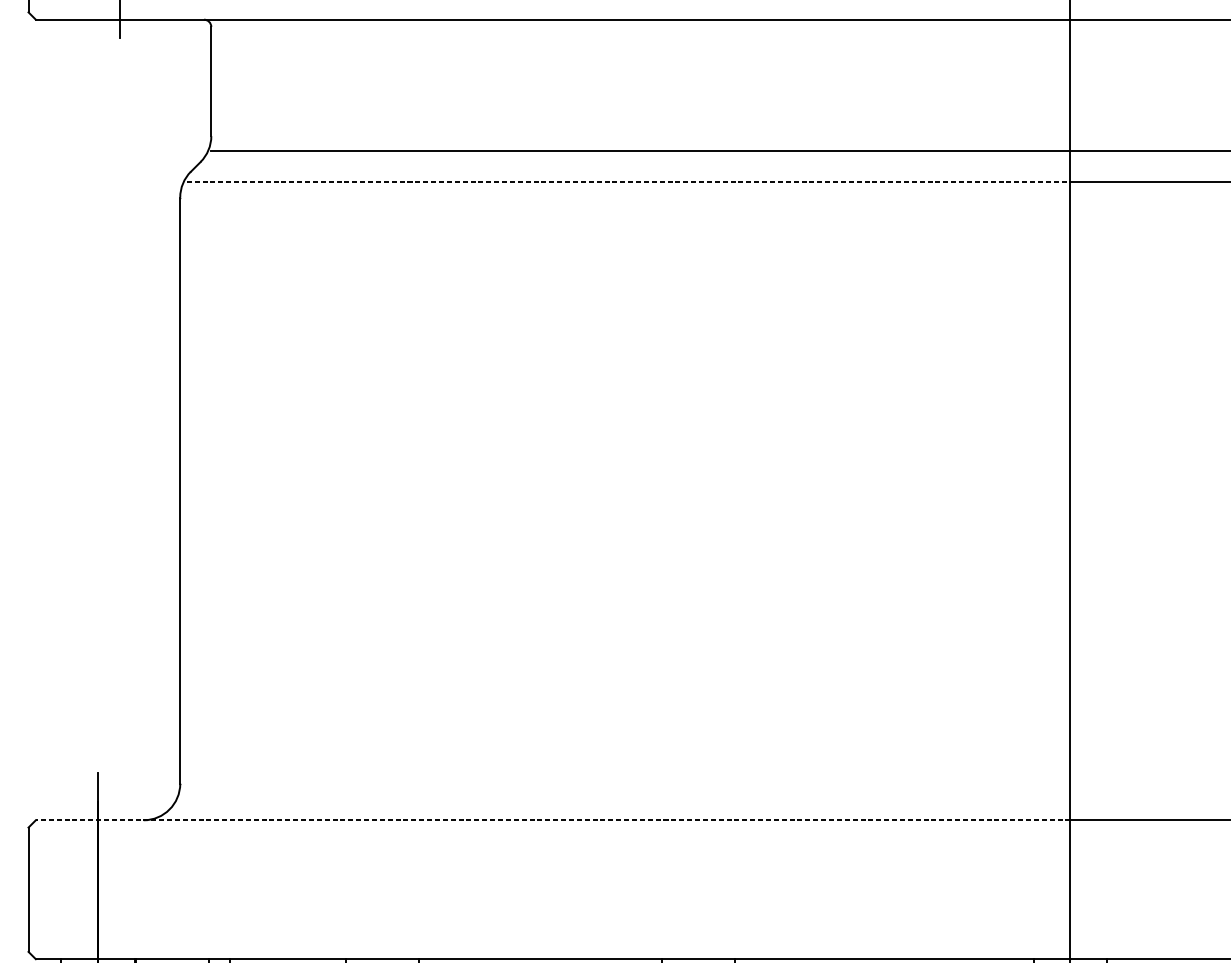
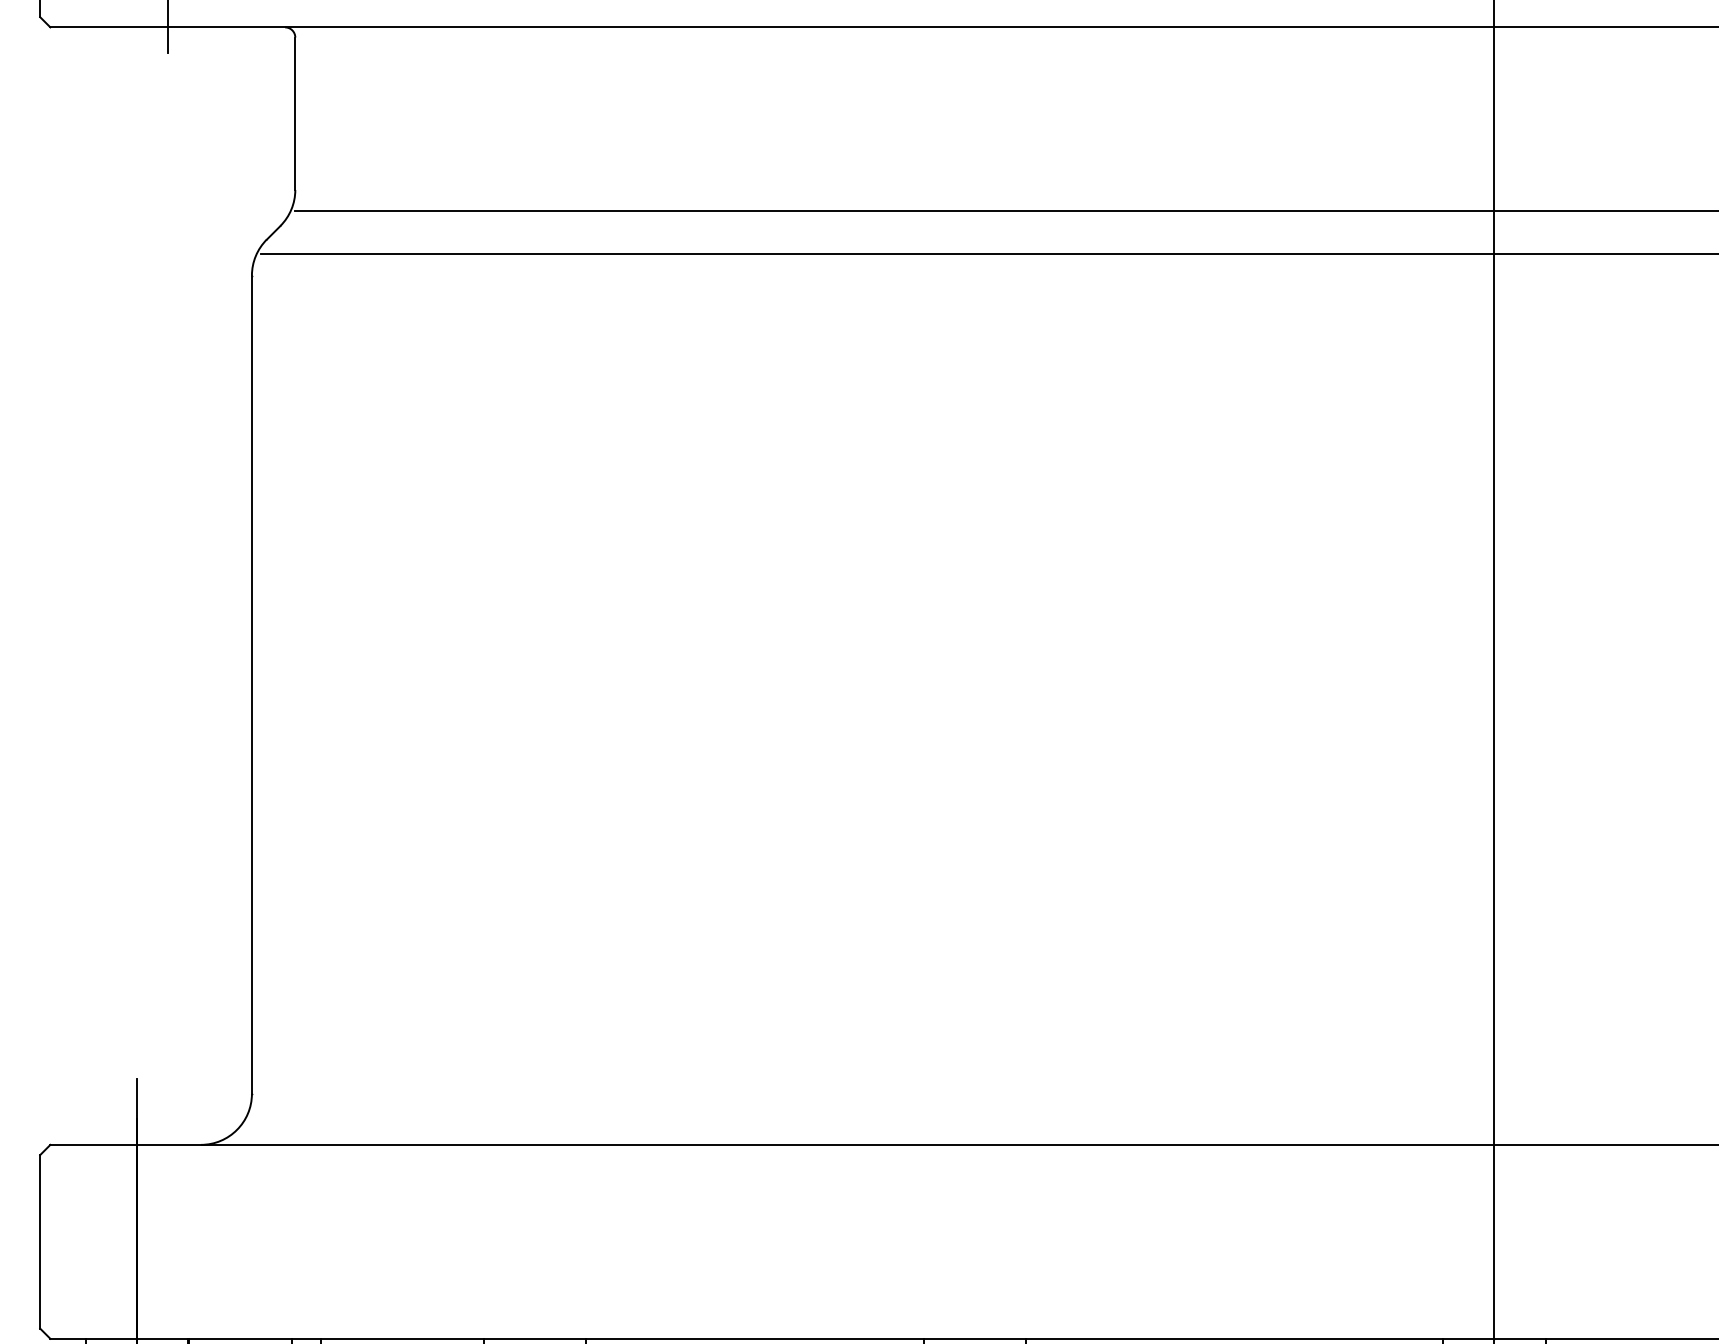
line: (628, 182) -> (877, 254), dashed -> solid
line: (552, 819) -> (771, 1144), dashed -> solid

